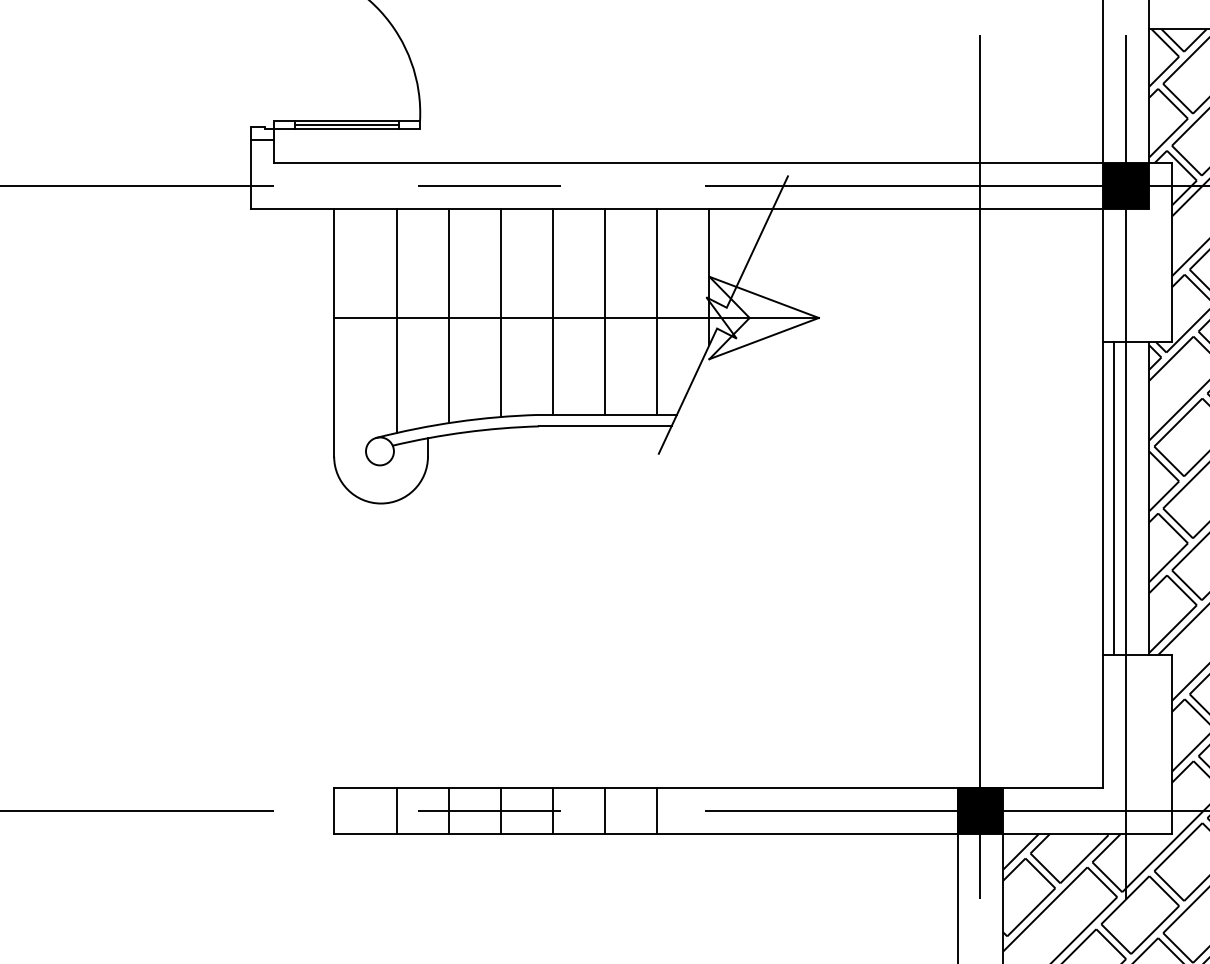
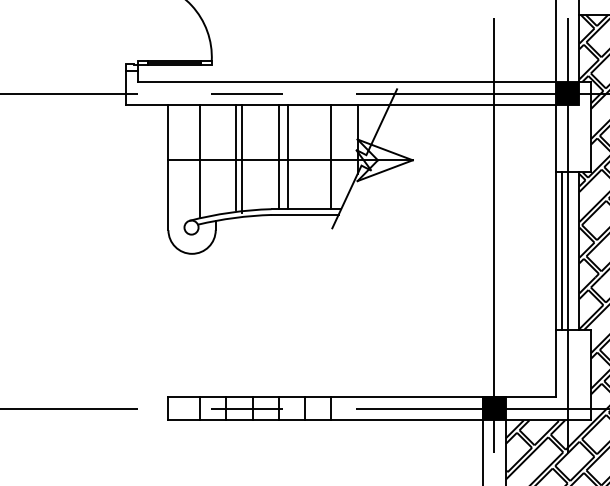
line: (500, 312) -> (235, 157), moved
line: (605, 312) -> (288, 157), moved
line: (449, 316) -> (242, 159), moved

